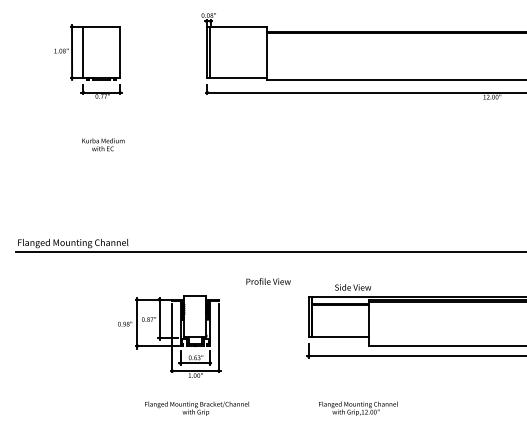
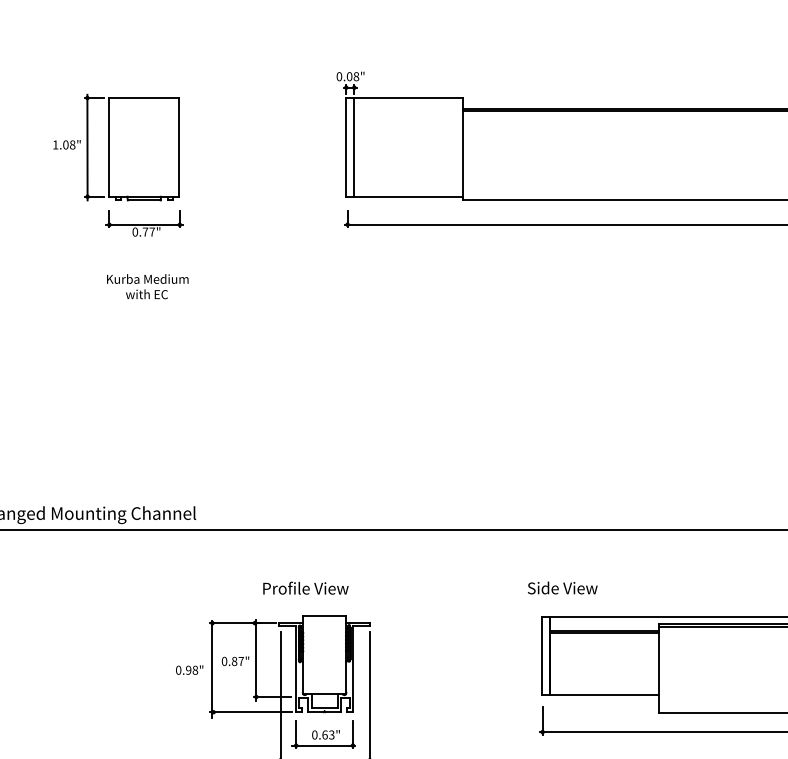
text: (103, 144) -> (147, 286), moved
text: (268, 281) -> (305, 588), moved
text: (353, 287) -> (563, 588), moved

